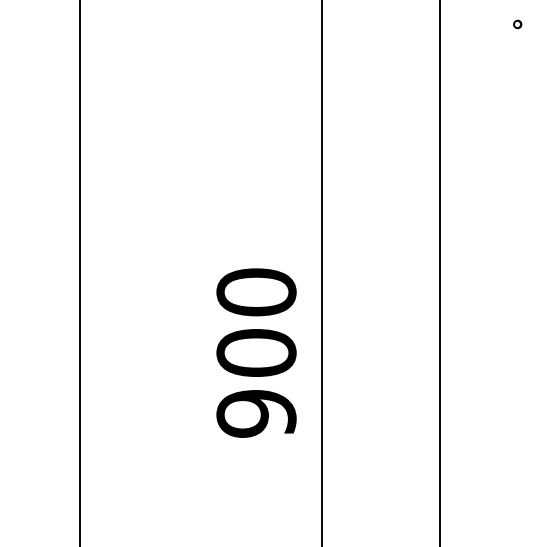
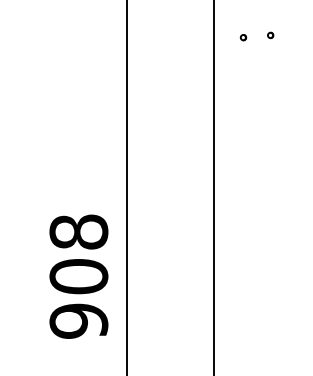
part: (480, 27) -> (243, 37), added
text: (256, 292) -> (78, 232), 900 -> 908

